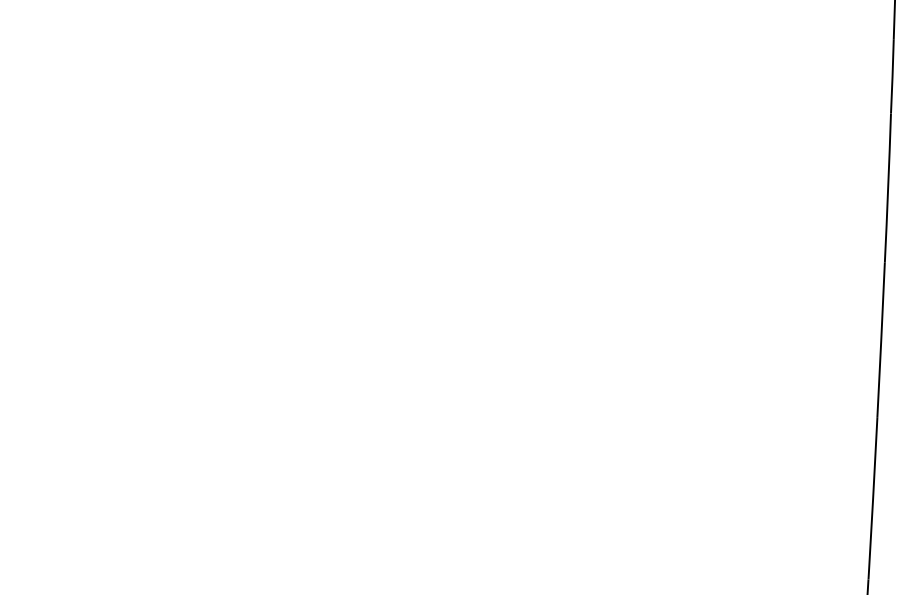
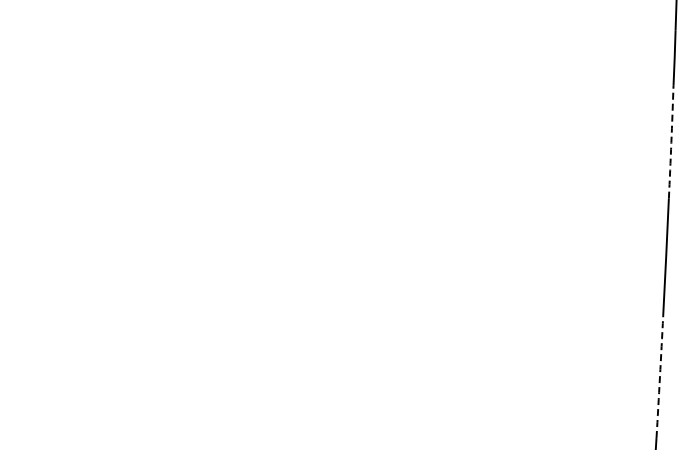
arc: (888, 188) -> (671, 142), solid -> dashed
arc: (872, 499) -> (659, 377), solid -> dashed

